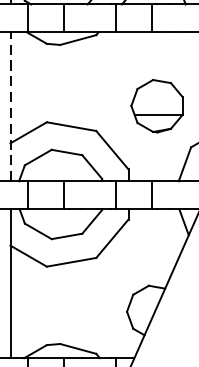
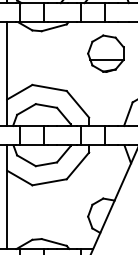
part: (156, 105) -> (105, 53), moved
line: (11, 107) -> (7, 74), dashed -> solid

